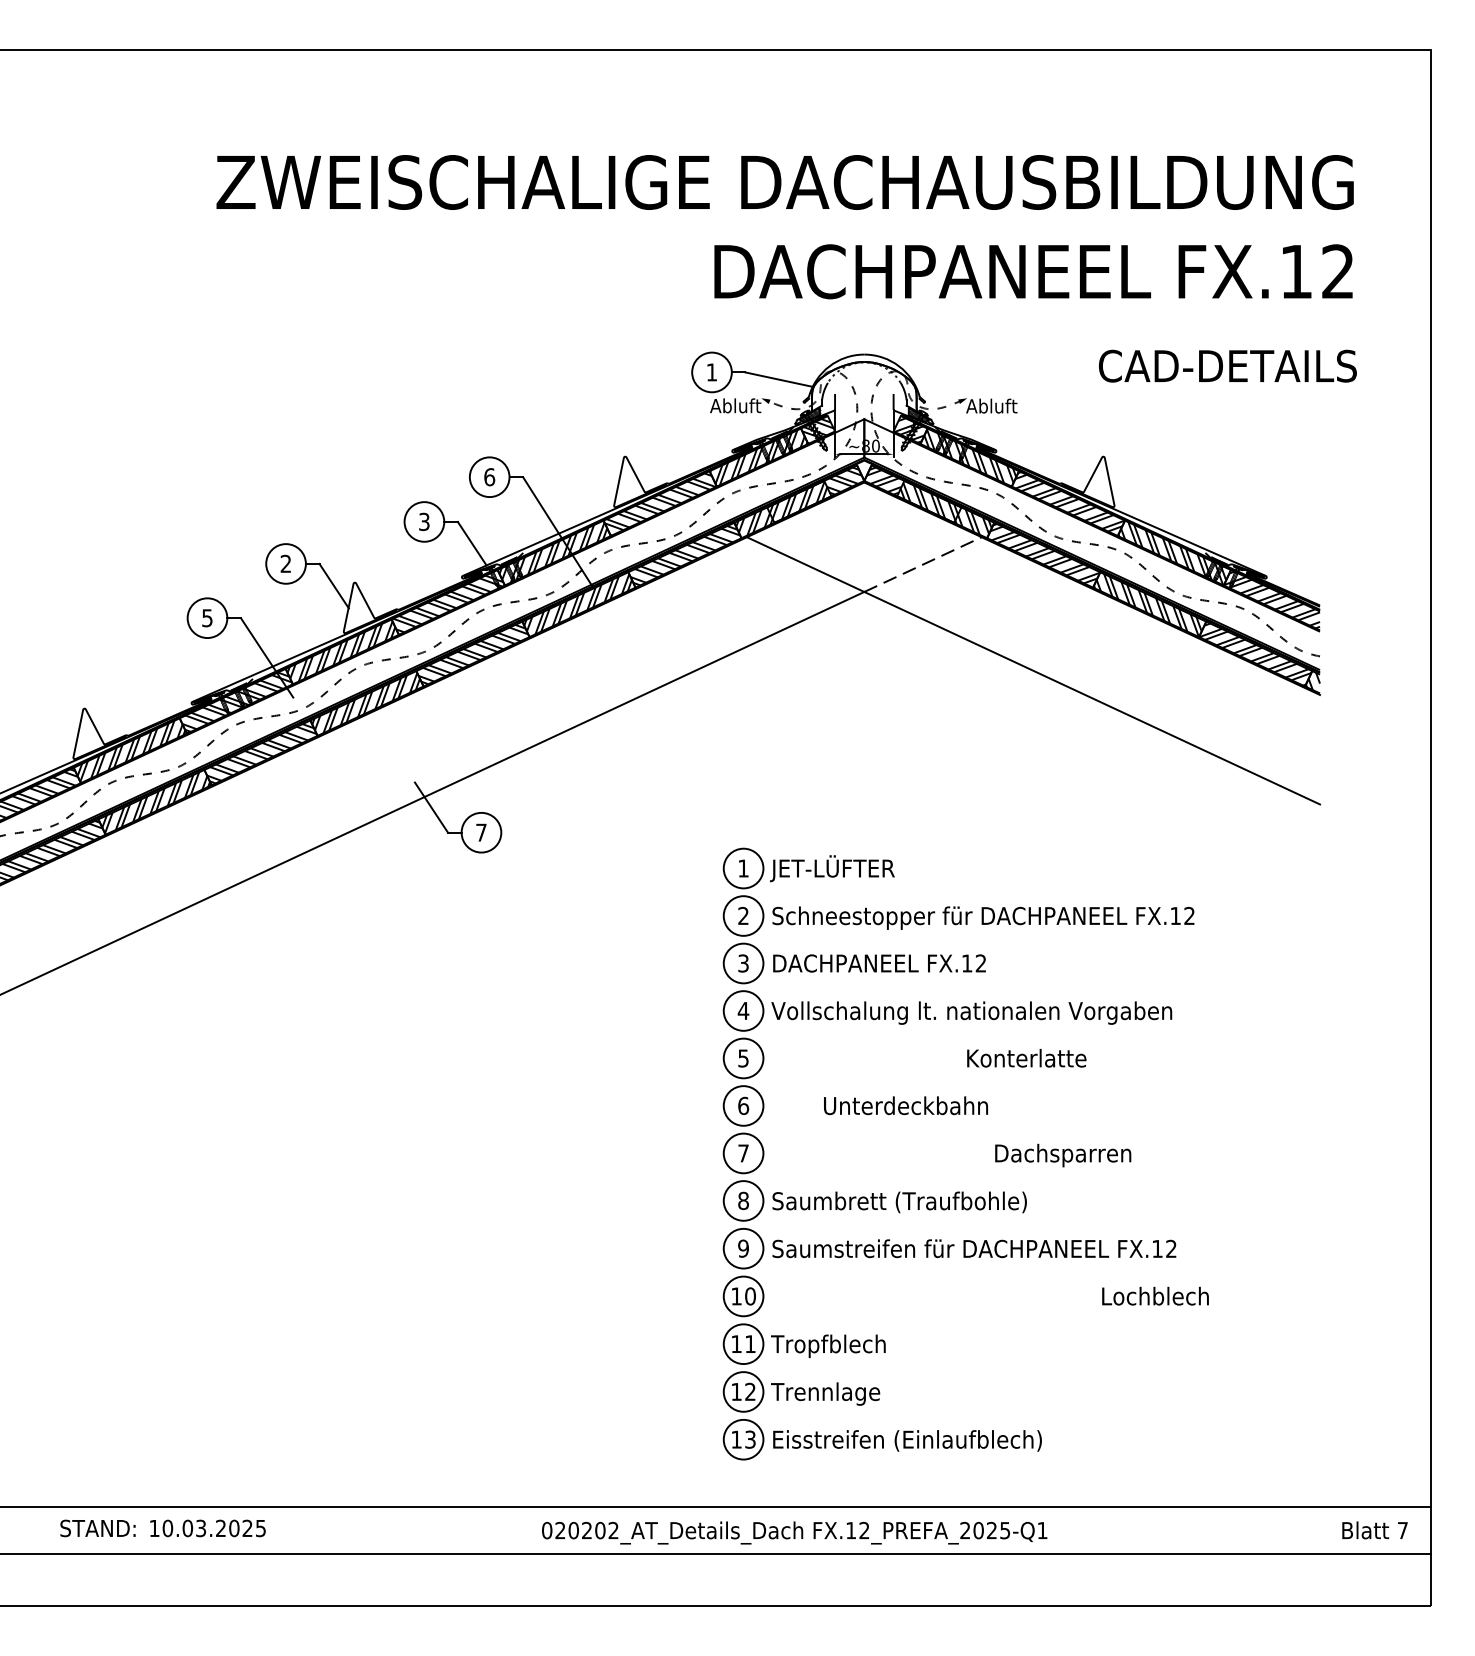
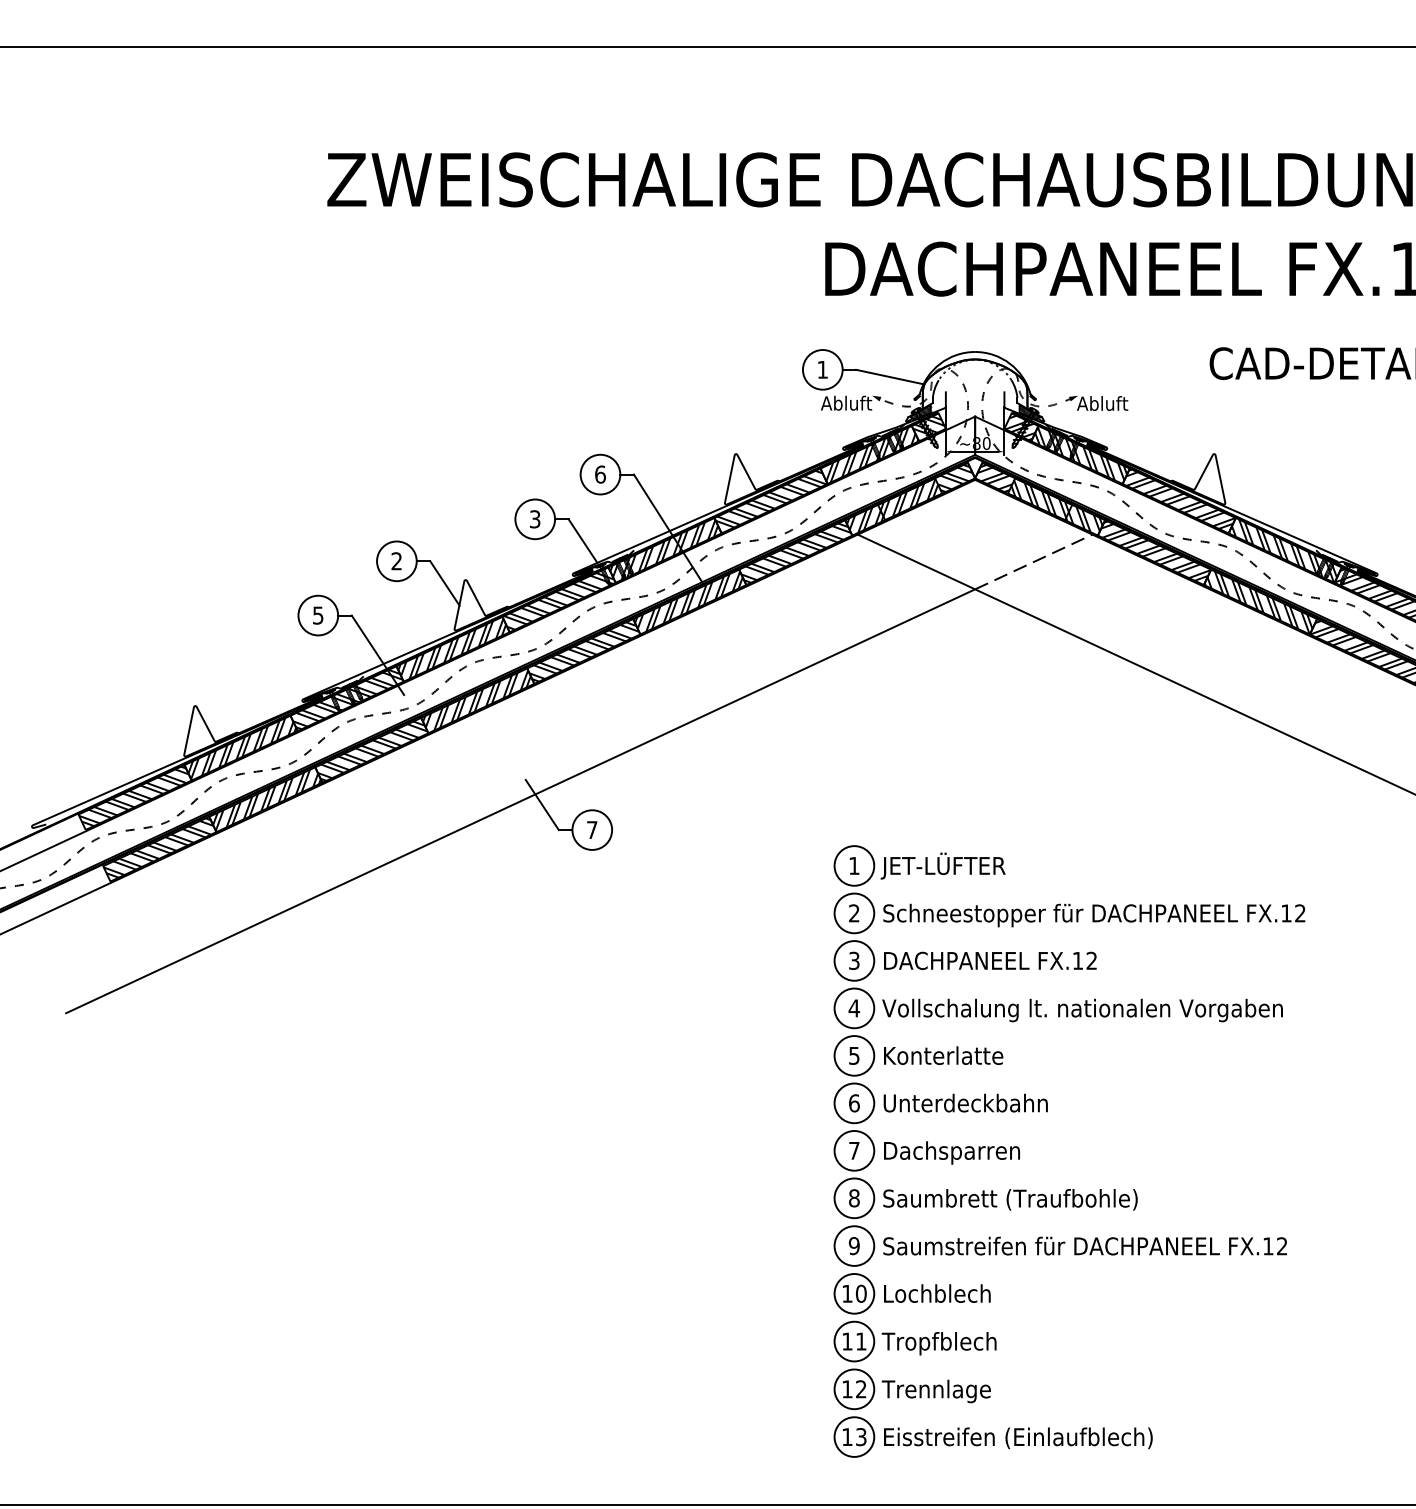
text: (1026, 1057) -> (943, 1054), moved
text: (905, 1105) -> (965, 1102), moved
text: (1063, 1155) -> (952, 1152), moved
text: (1155, 1295) -> (937, 1292), moved

